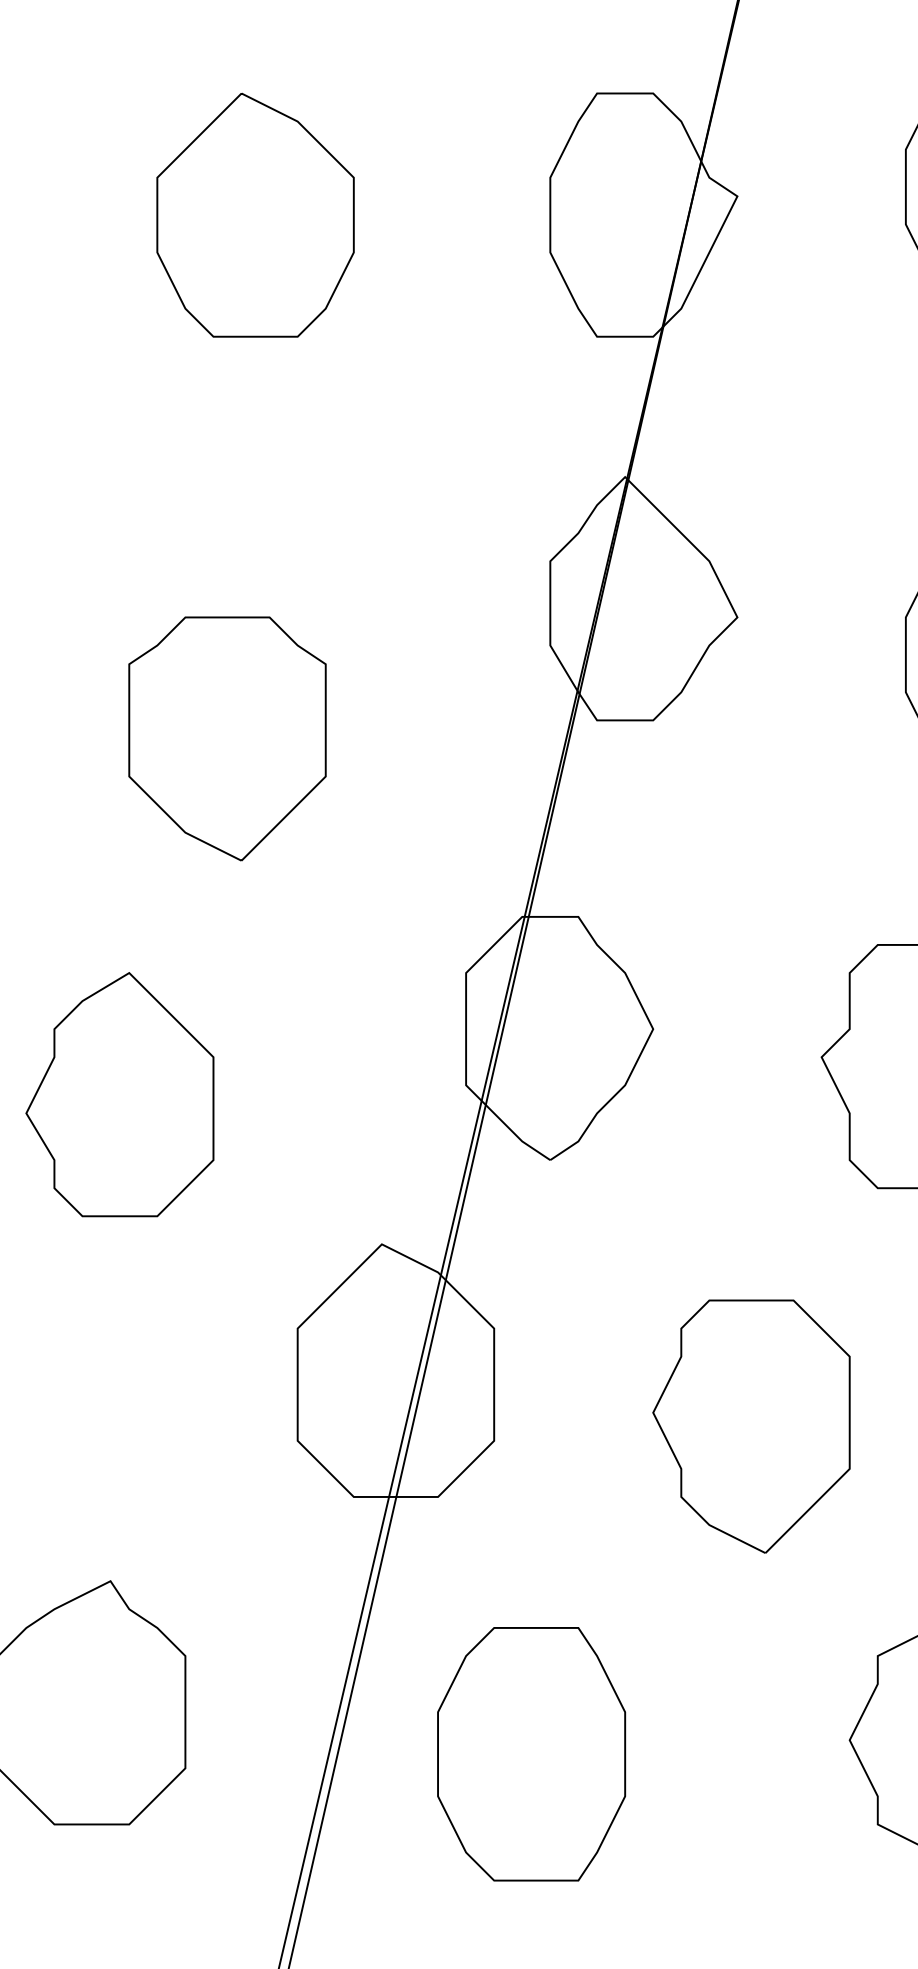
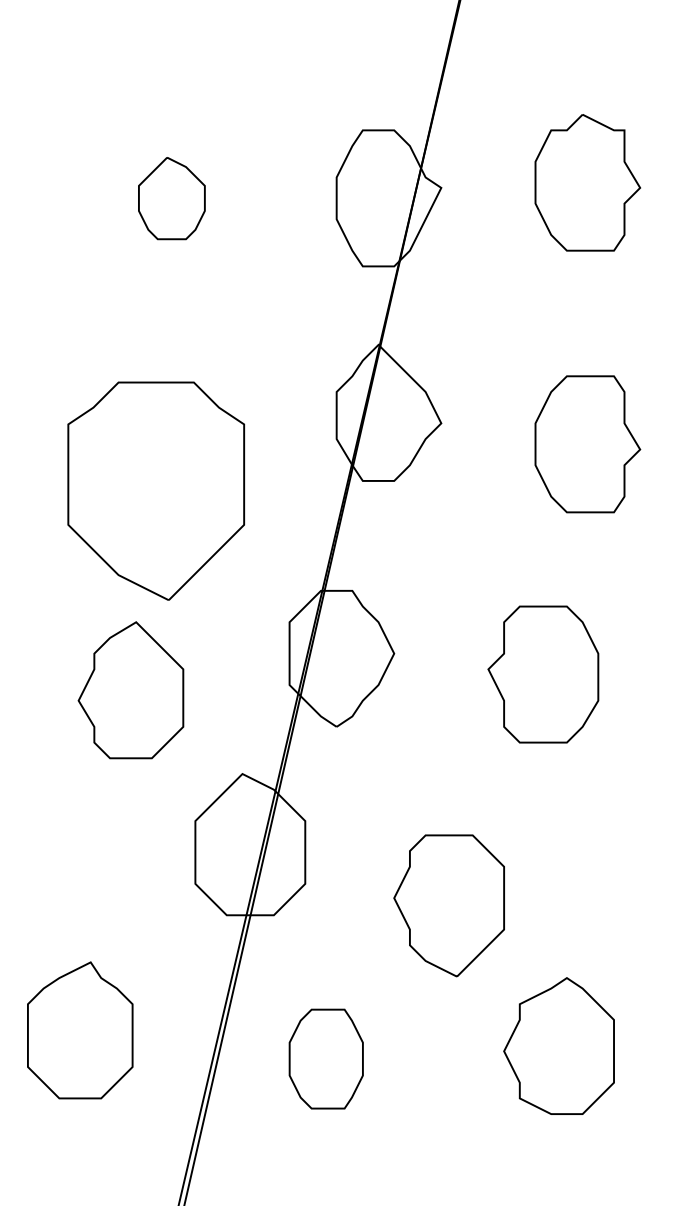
part: (254, 215) -> (171, 198), size x0.6
part: (226, 739) -> (155, 491), size x1.6
part: (119, 1095) -> (130, 690), moved
part: (750, 1425) -> (448, 905), moved
part: (532, 1753) -> (326, 1058), size x0.7

